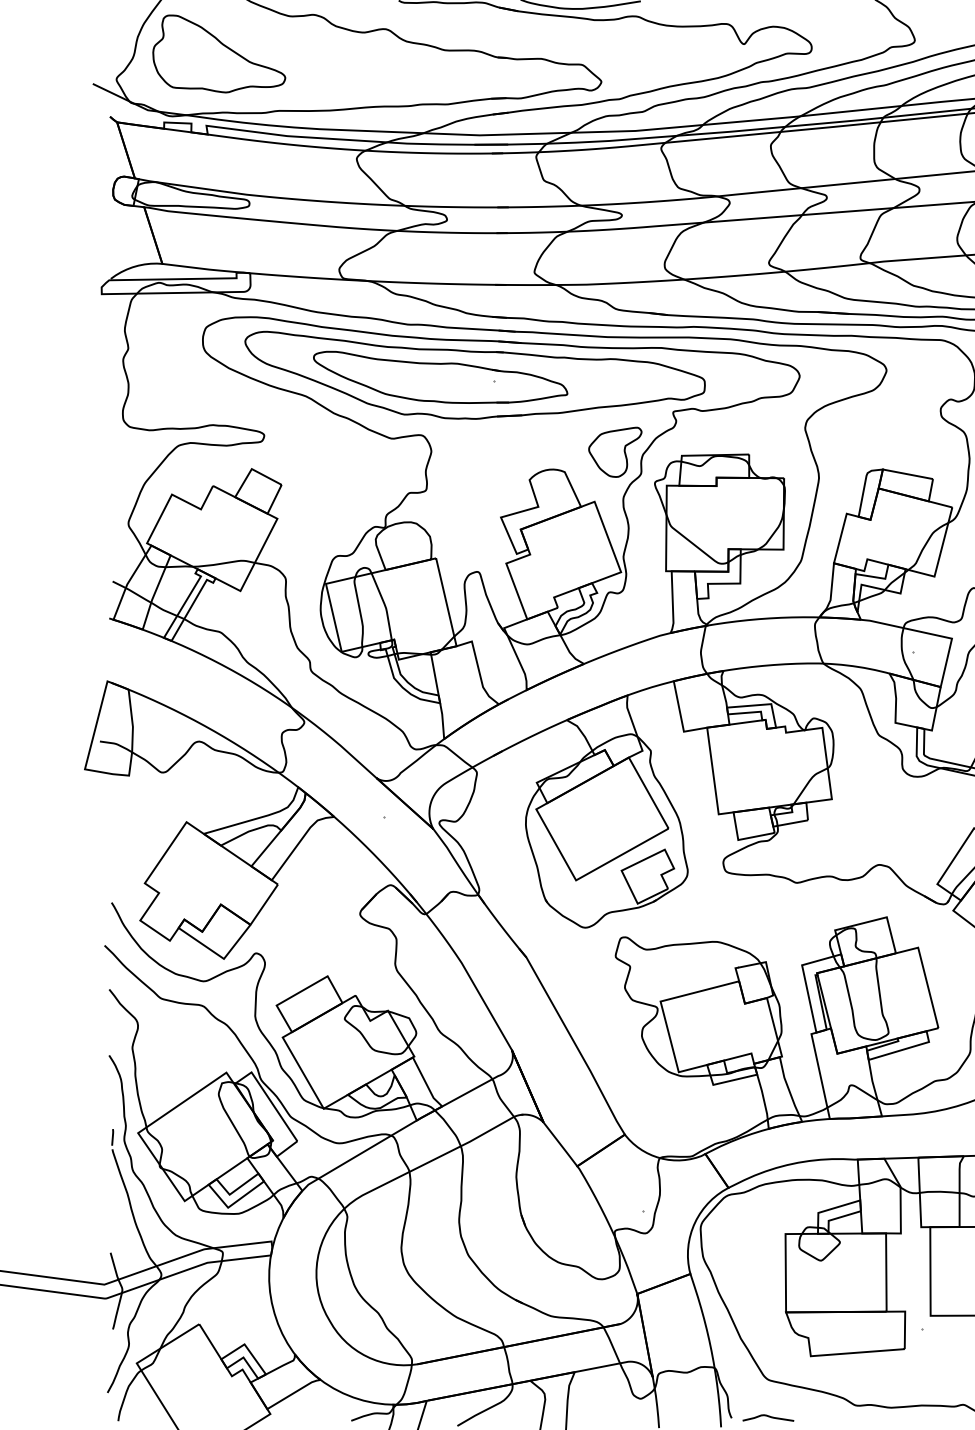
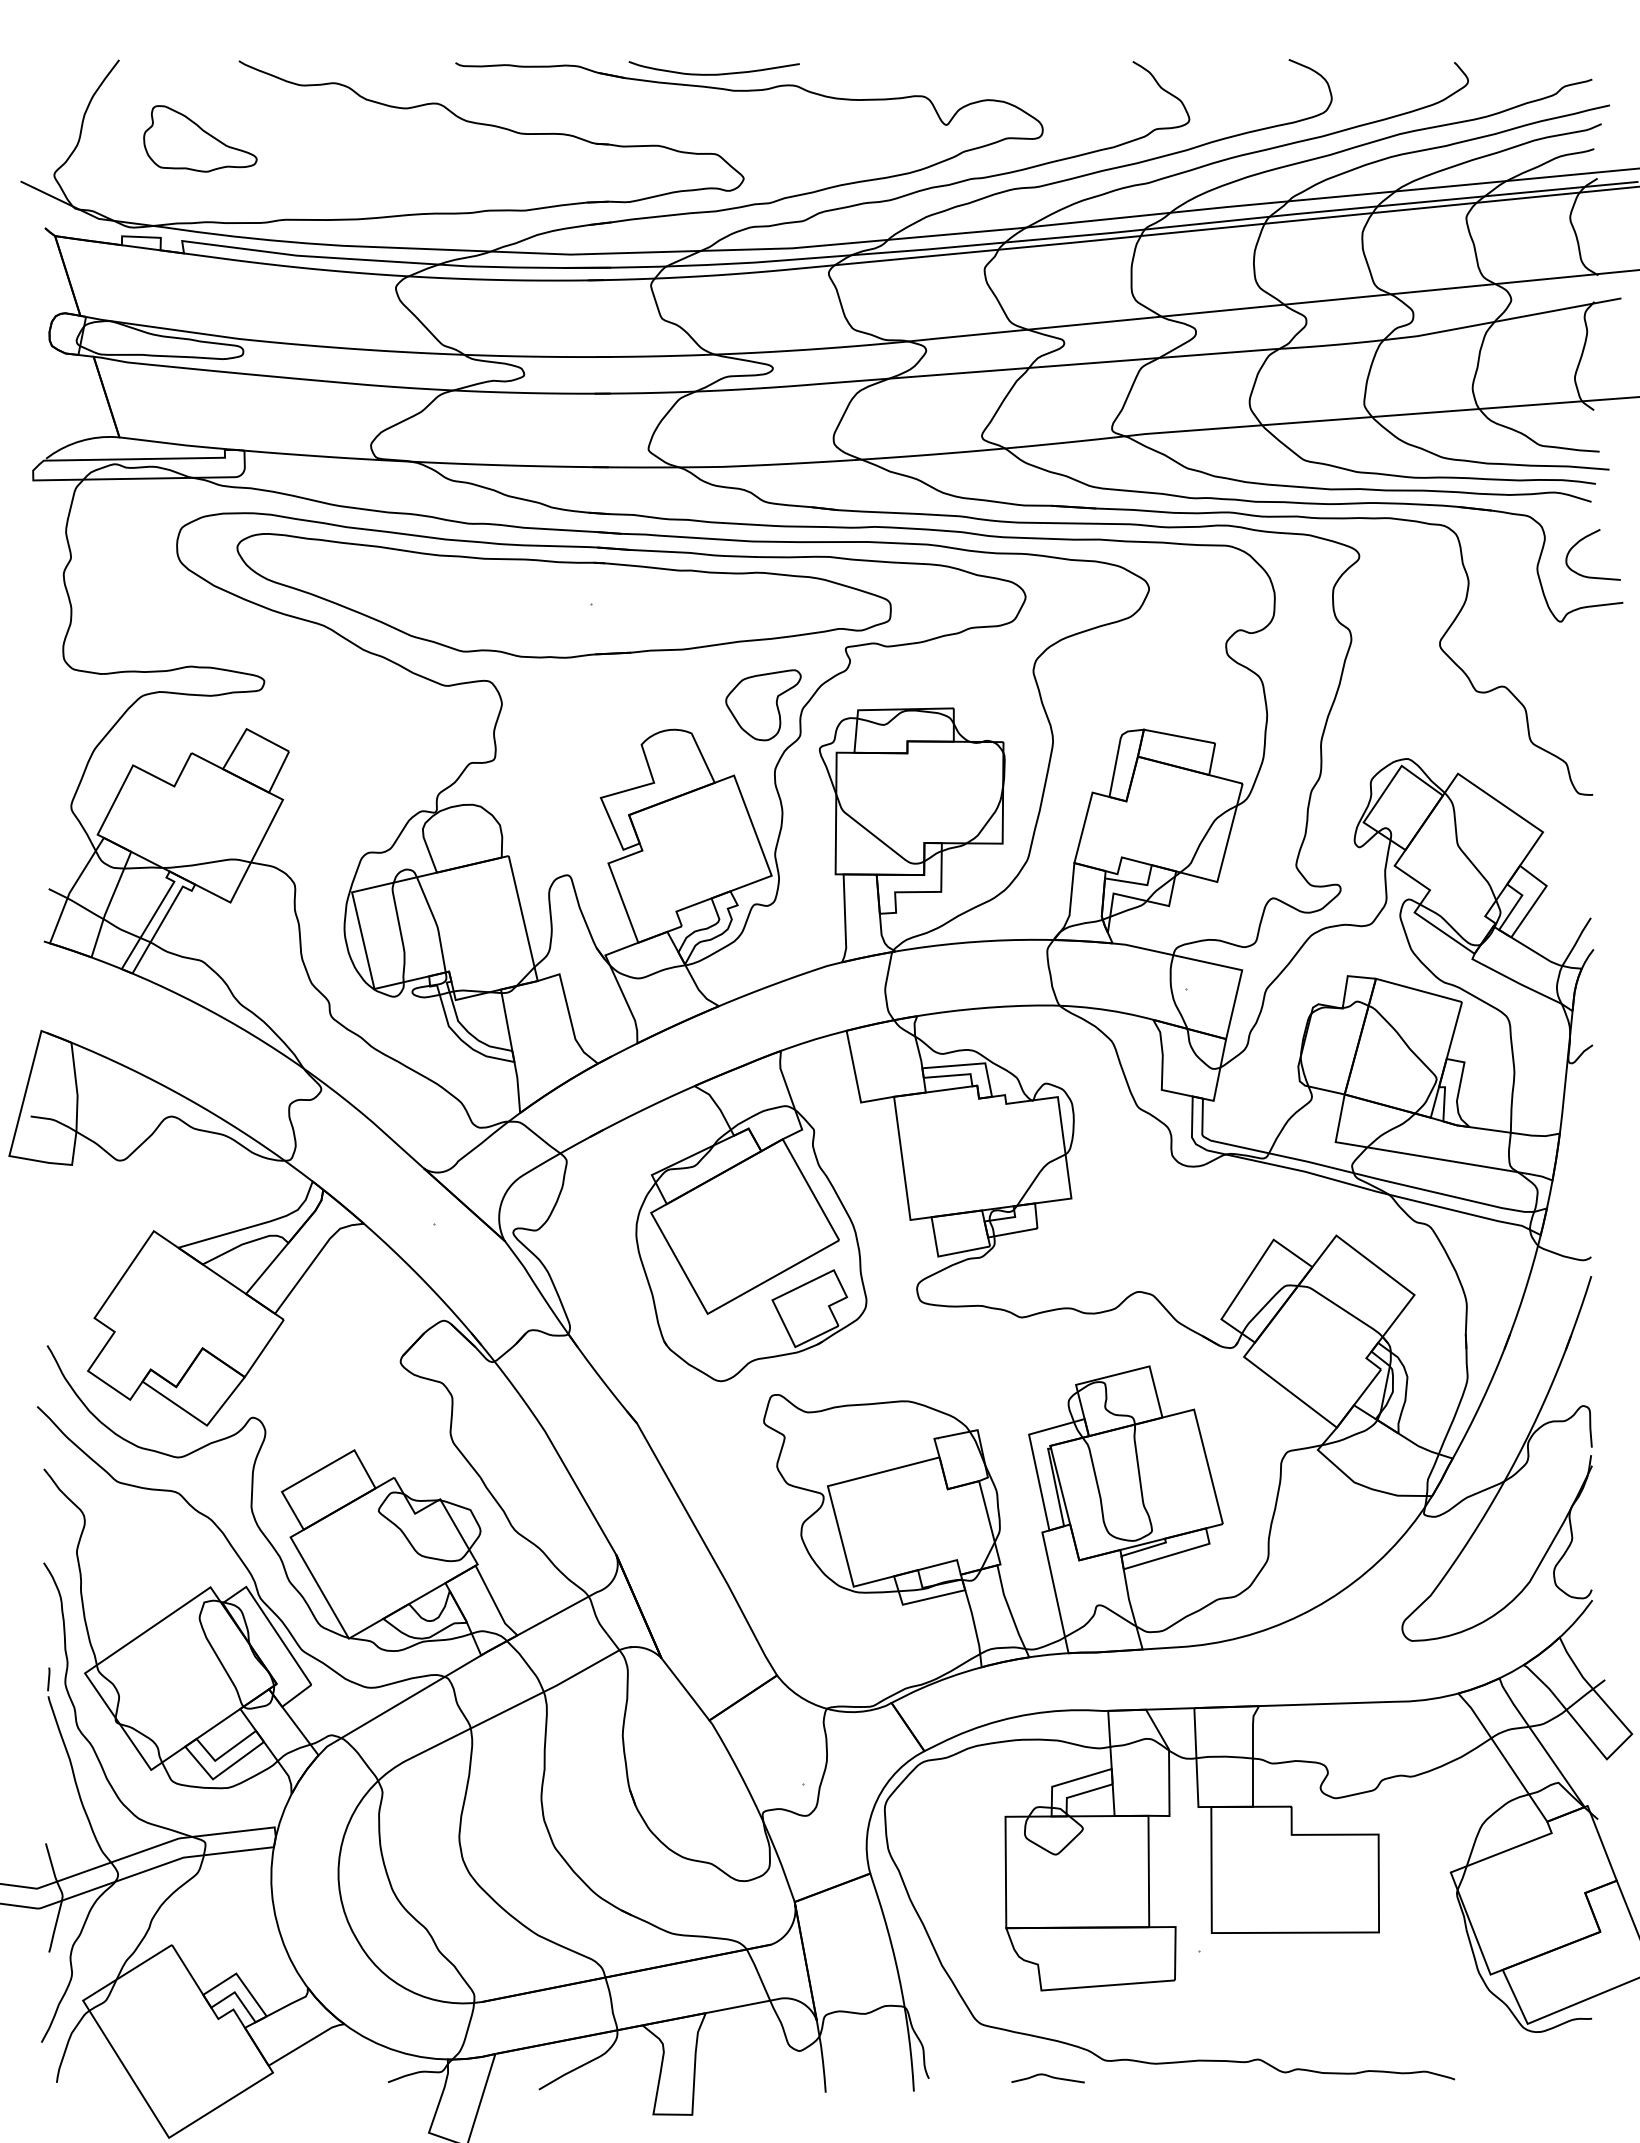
part: (219, 53) -> (200, 138), size x0.6
part: (440, 377) -> (515, 598), removed
curve: (767, 1416) -> (1047, 2076), moved

